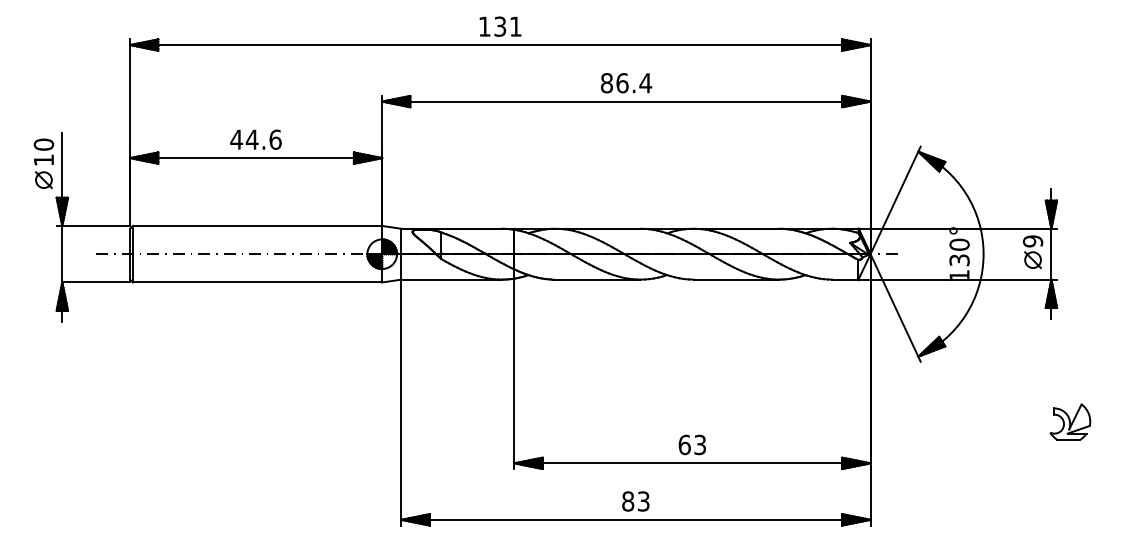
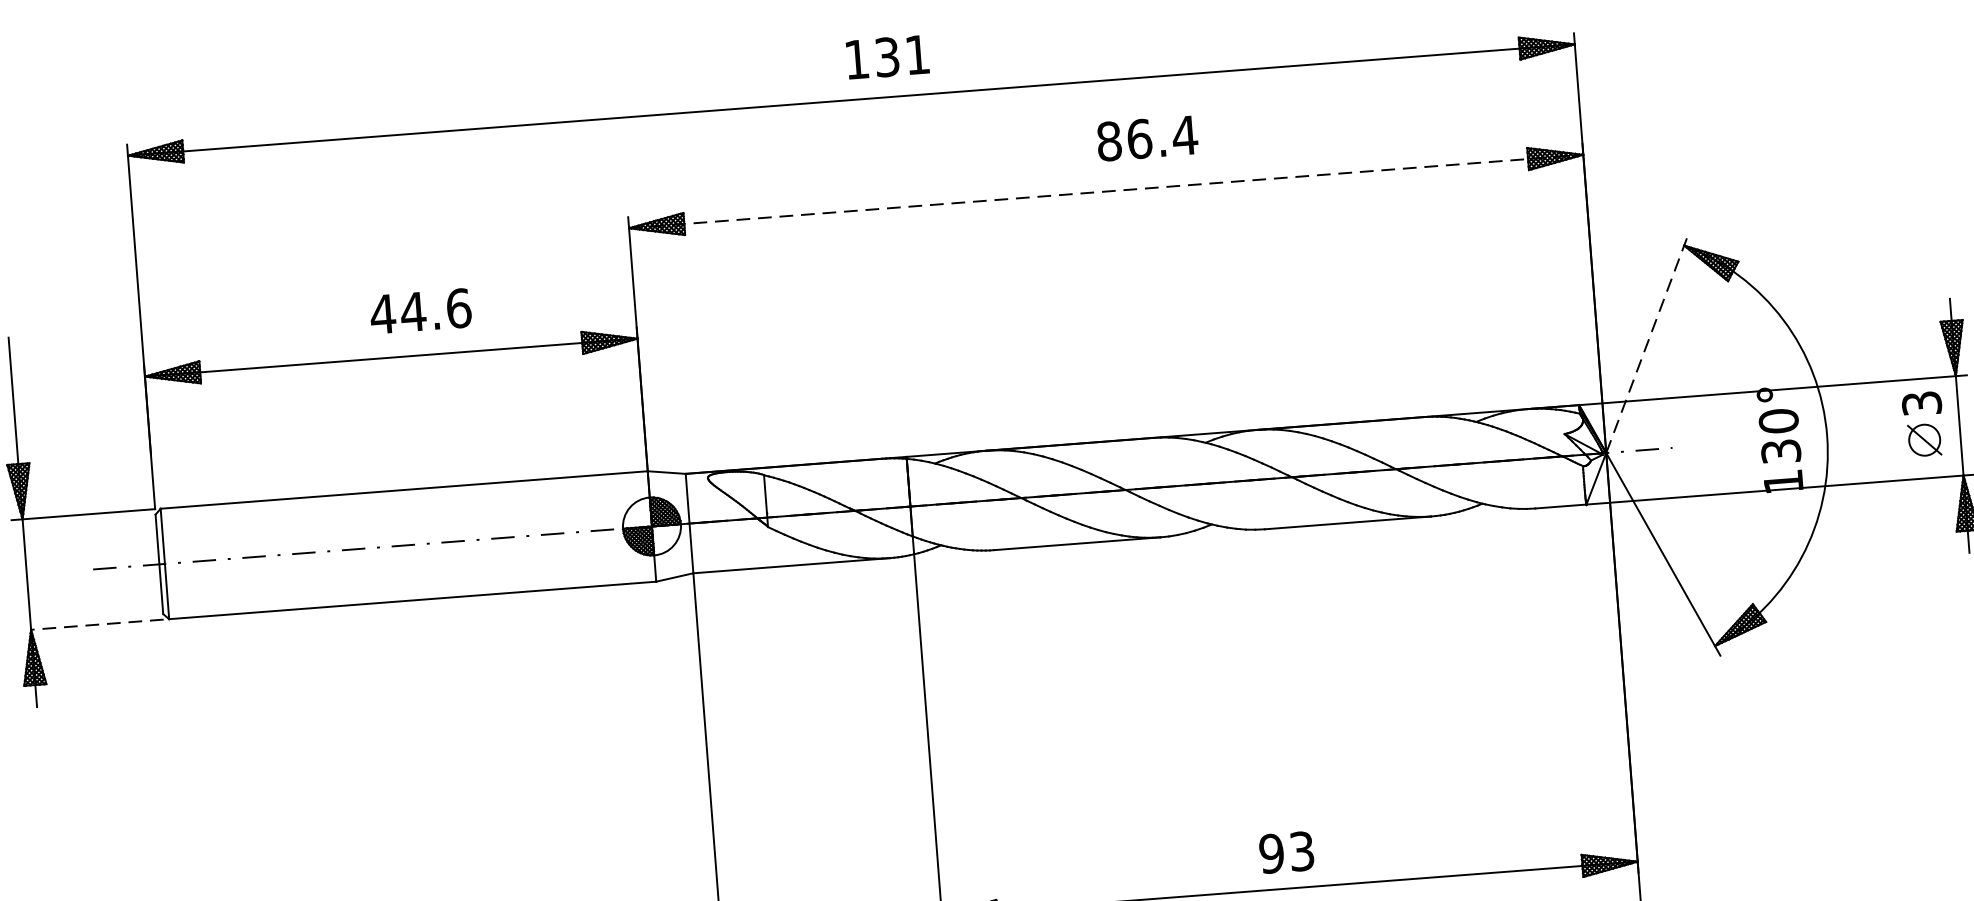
text: (500, 26) -> (887, 56), moved
text: (626, 83) -> (1147, 139), moved
line: (626, 101) -> (1106, 191), solid -> dashed
text: (255, 139) -> (419, 310), moved
line: (895, 199) -> (1646, 342), solid -> dashed
text: (1033, 241) -> (1922, 403), 9 -> 3
line: (96, 282) -> (97, 624), solid -> dashed
text: (684, 444) -> (1271, 852), 63 -> 93

